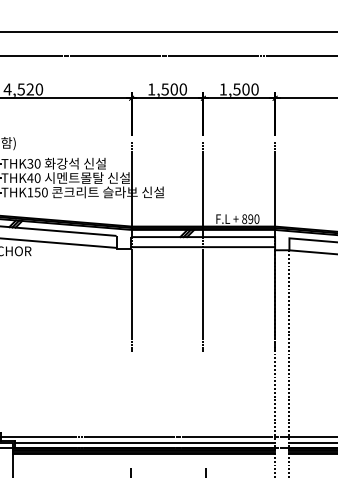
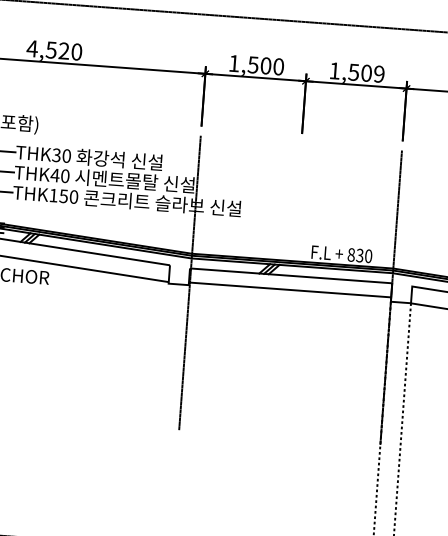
text: (254, 89) -> (378, 74), 1,500 -> 1,509
text: (250, 218) -> (359, 254), 890 -> 830
line: (203, 247) -> (290, 290), removed

